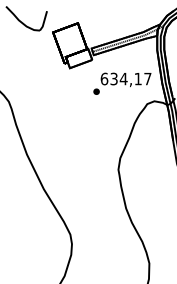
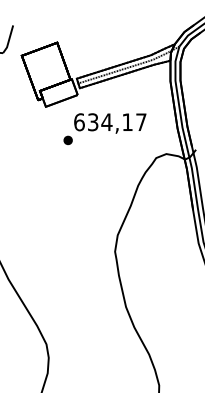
text: (122, 83) -> (105, 128), moved

